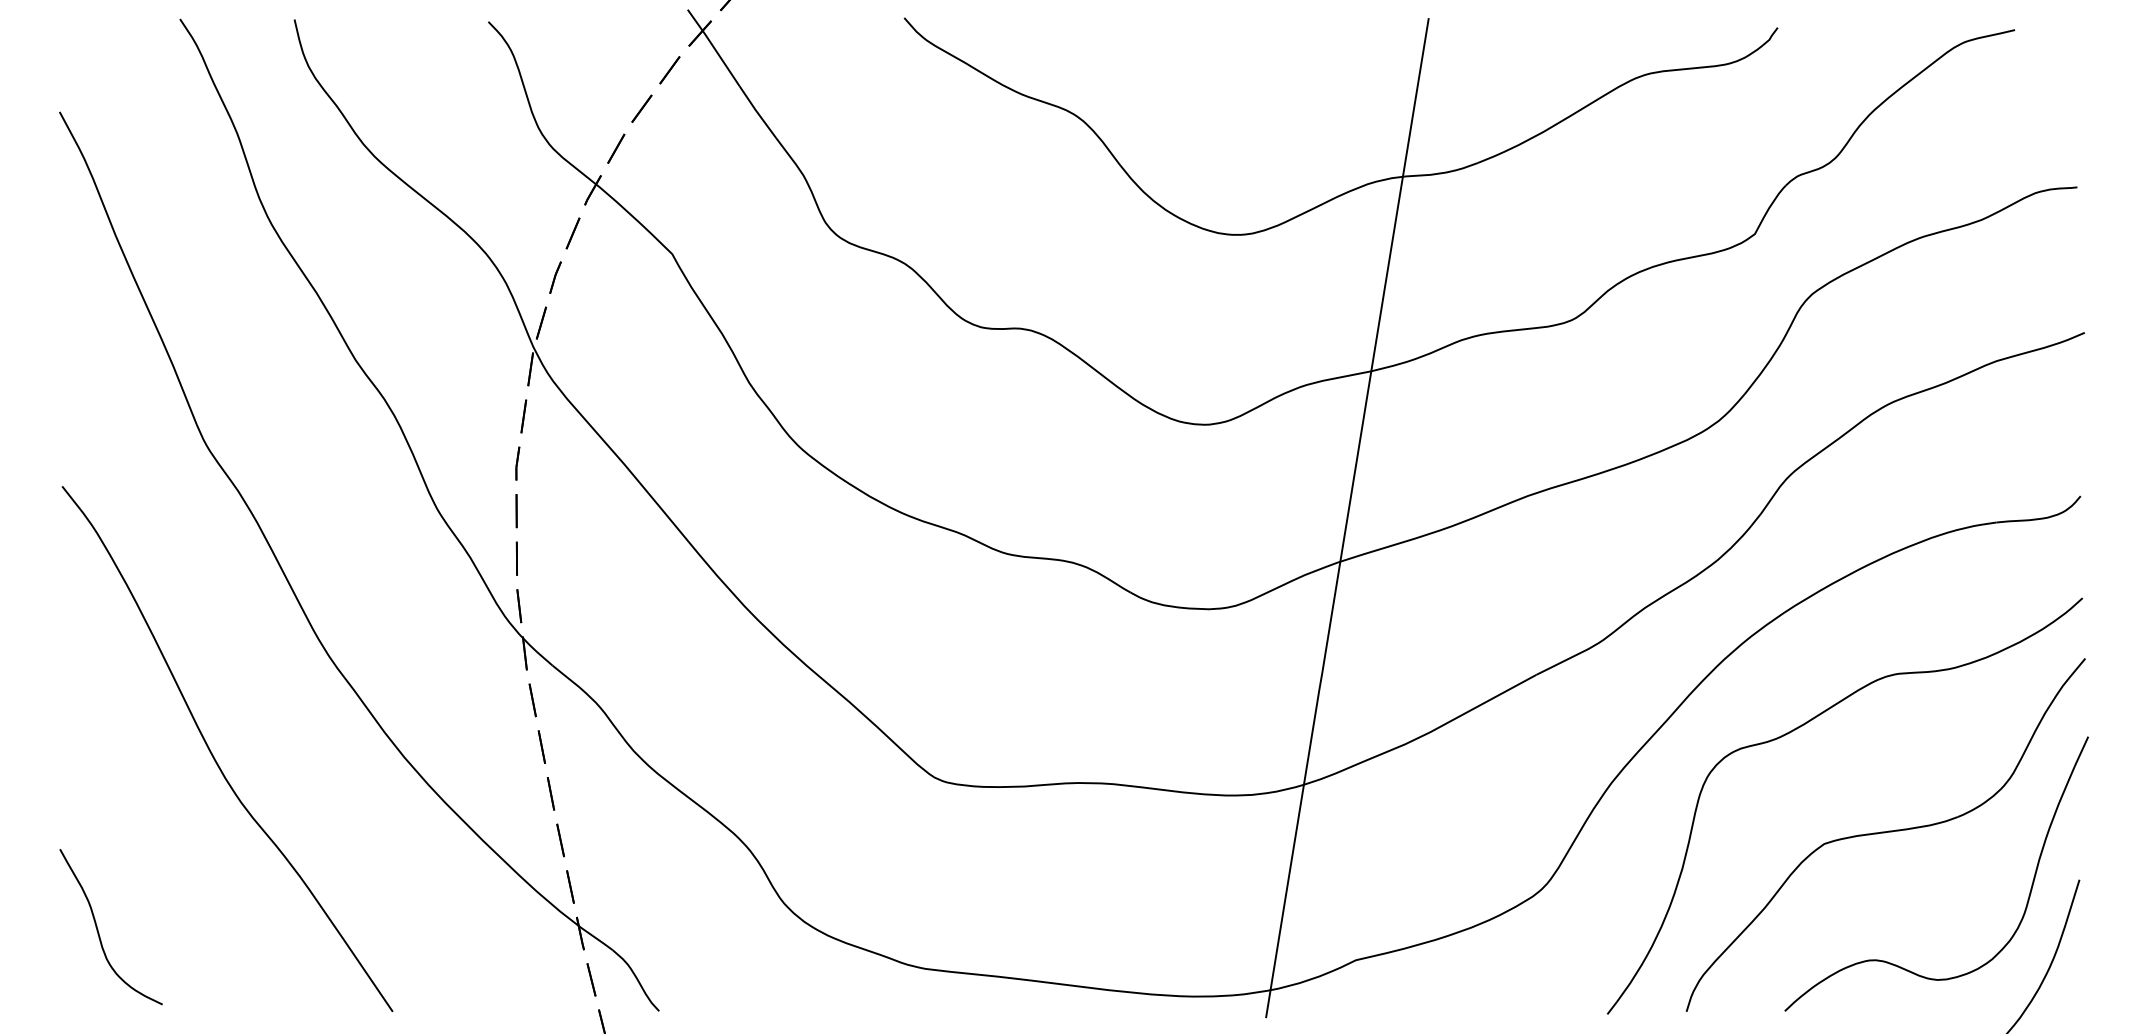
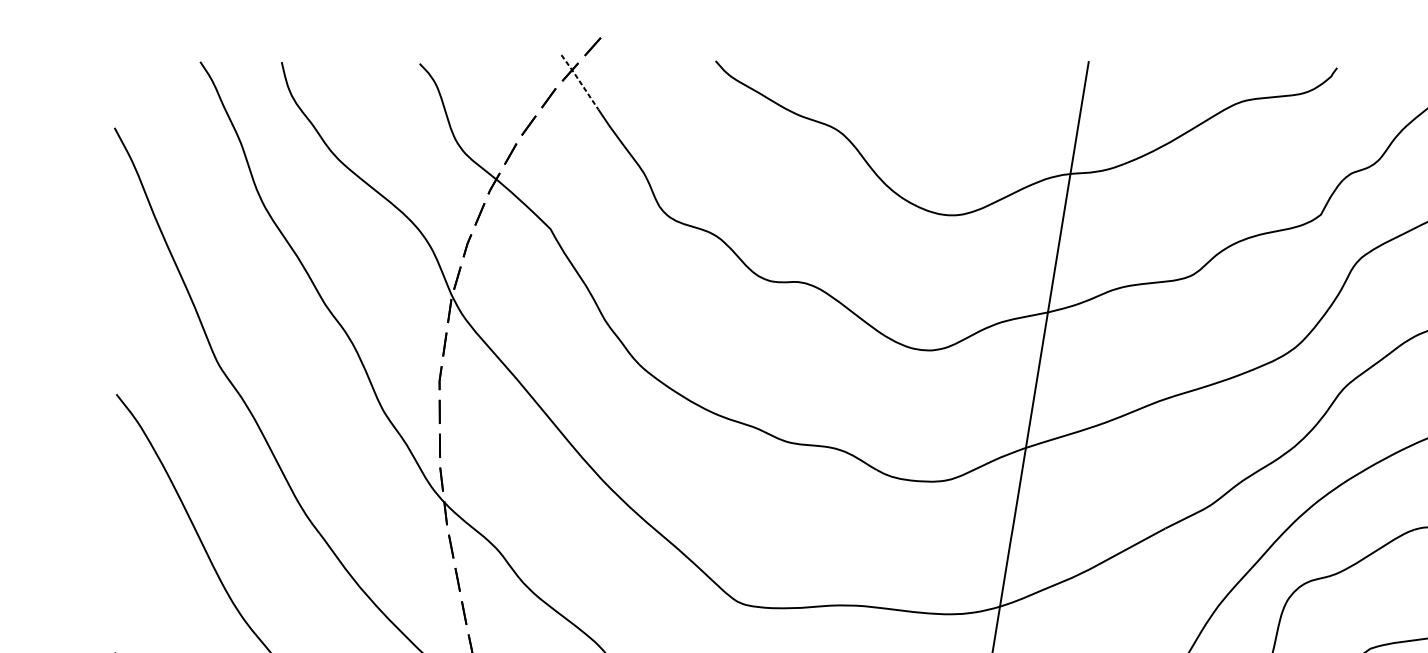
line: (713, 47) -> (579, 82), solid -> dashed

